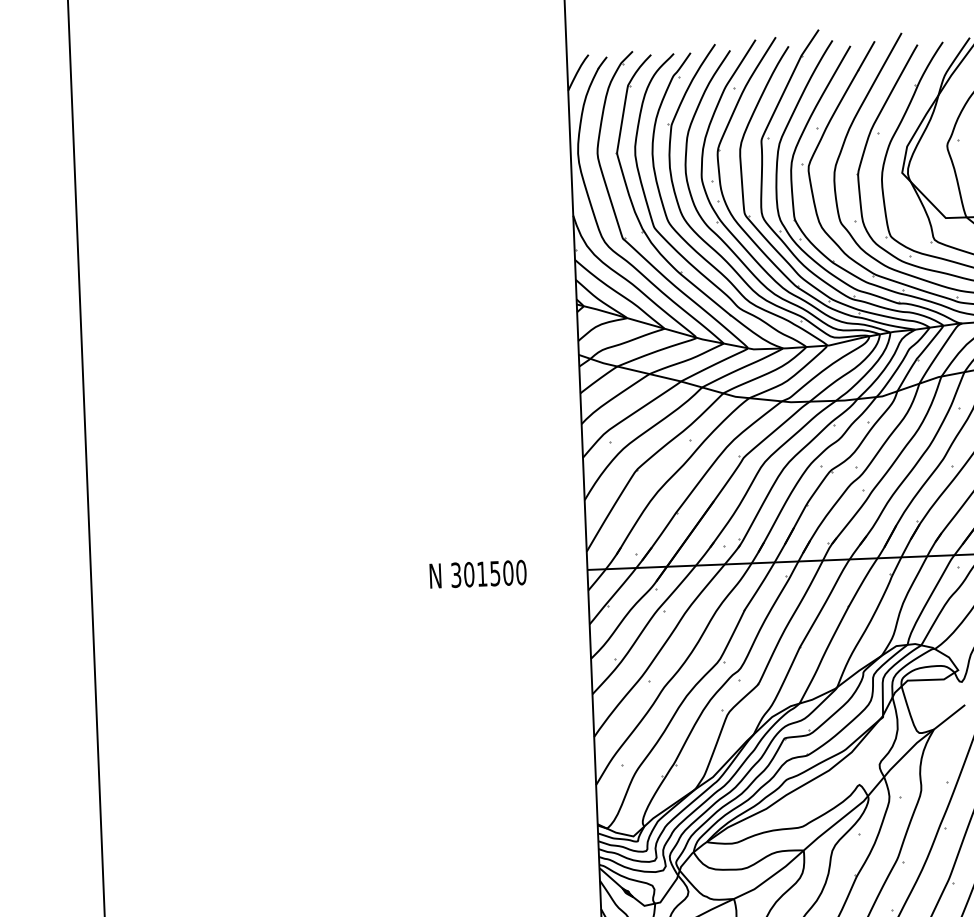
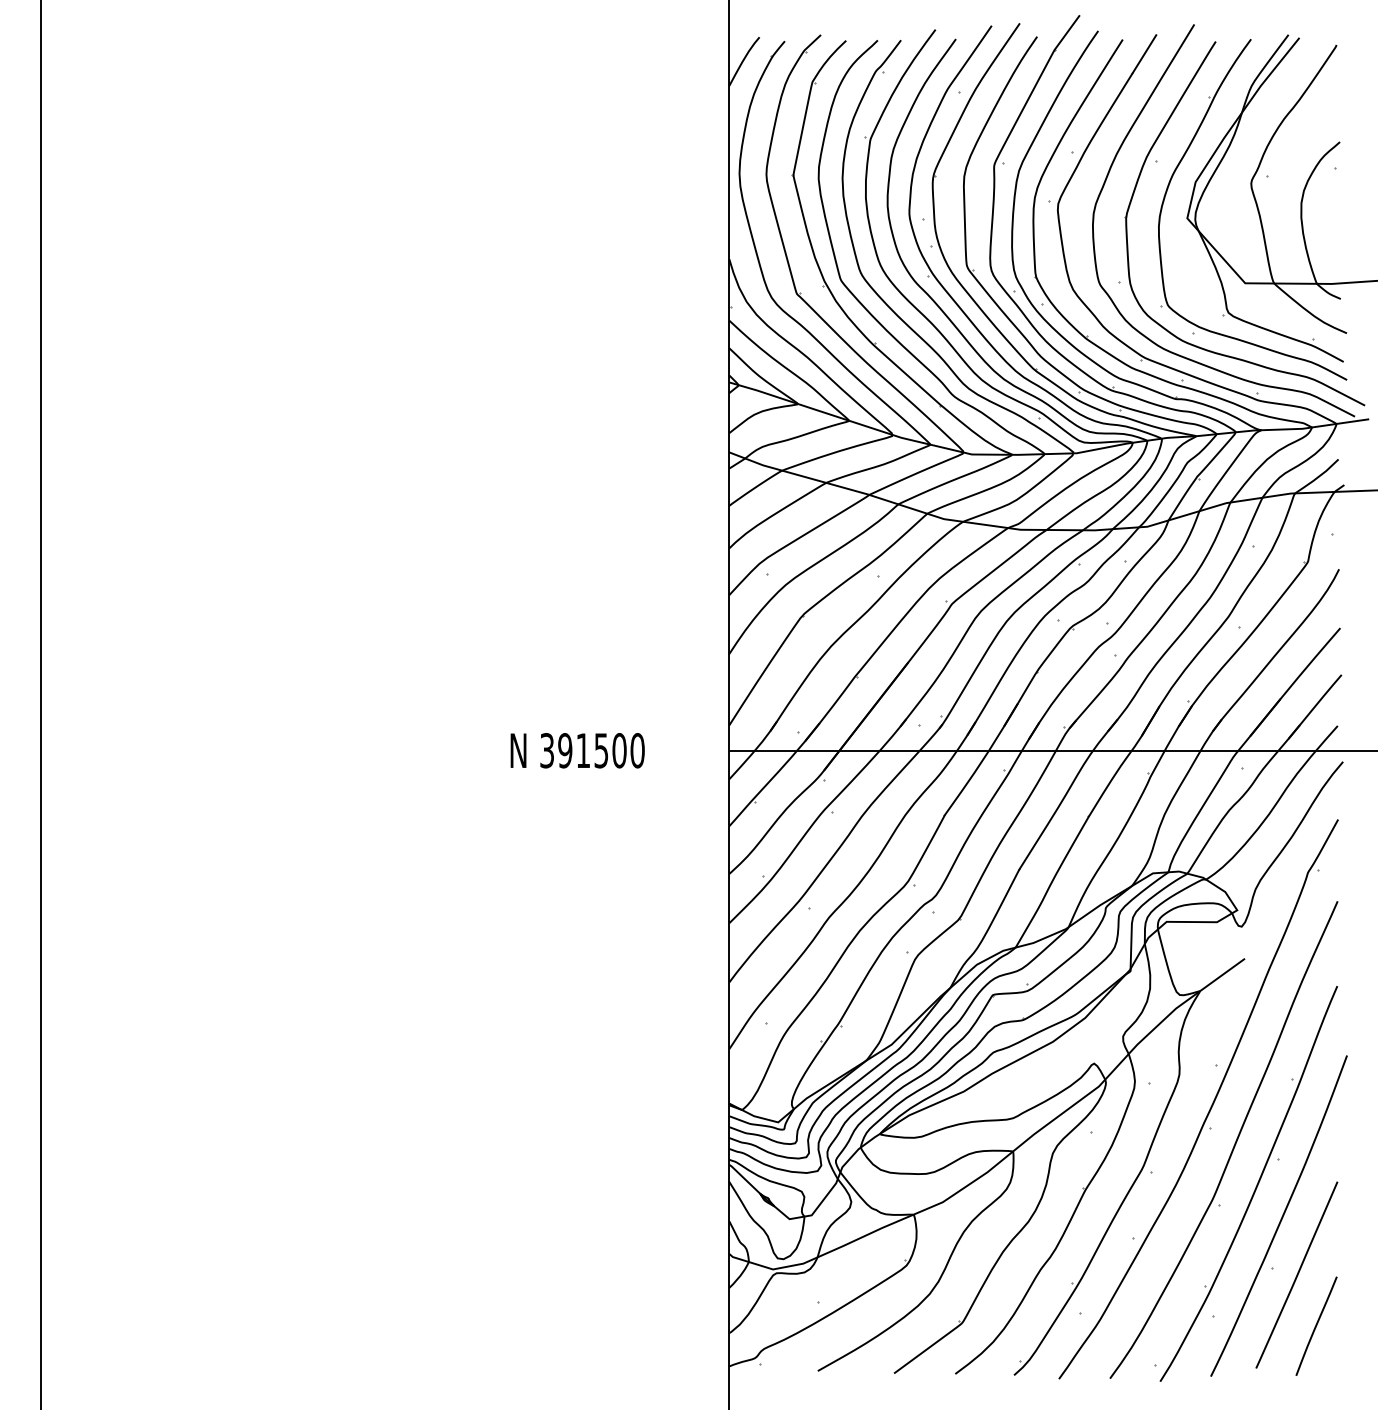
text: (469, 574) -> (565, 750), 301500 -> 391500

